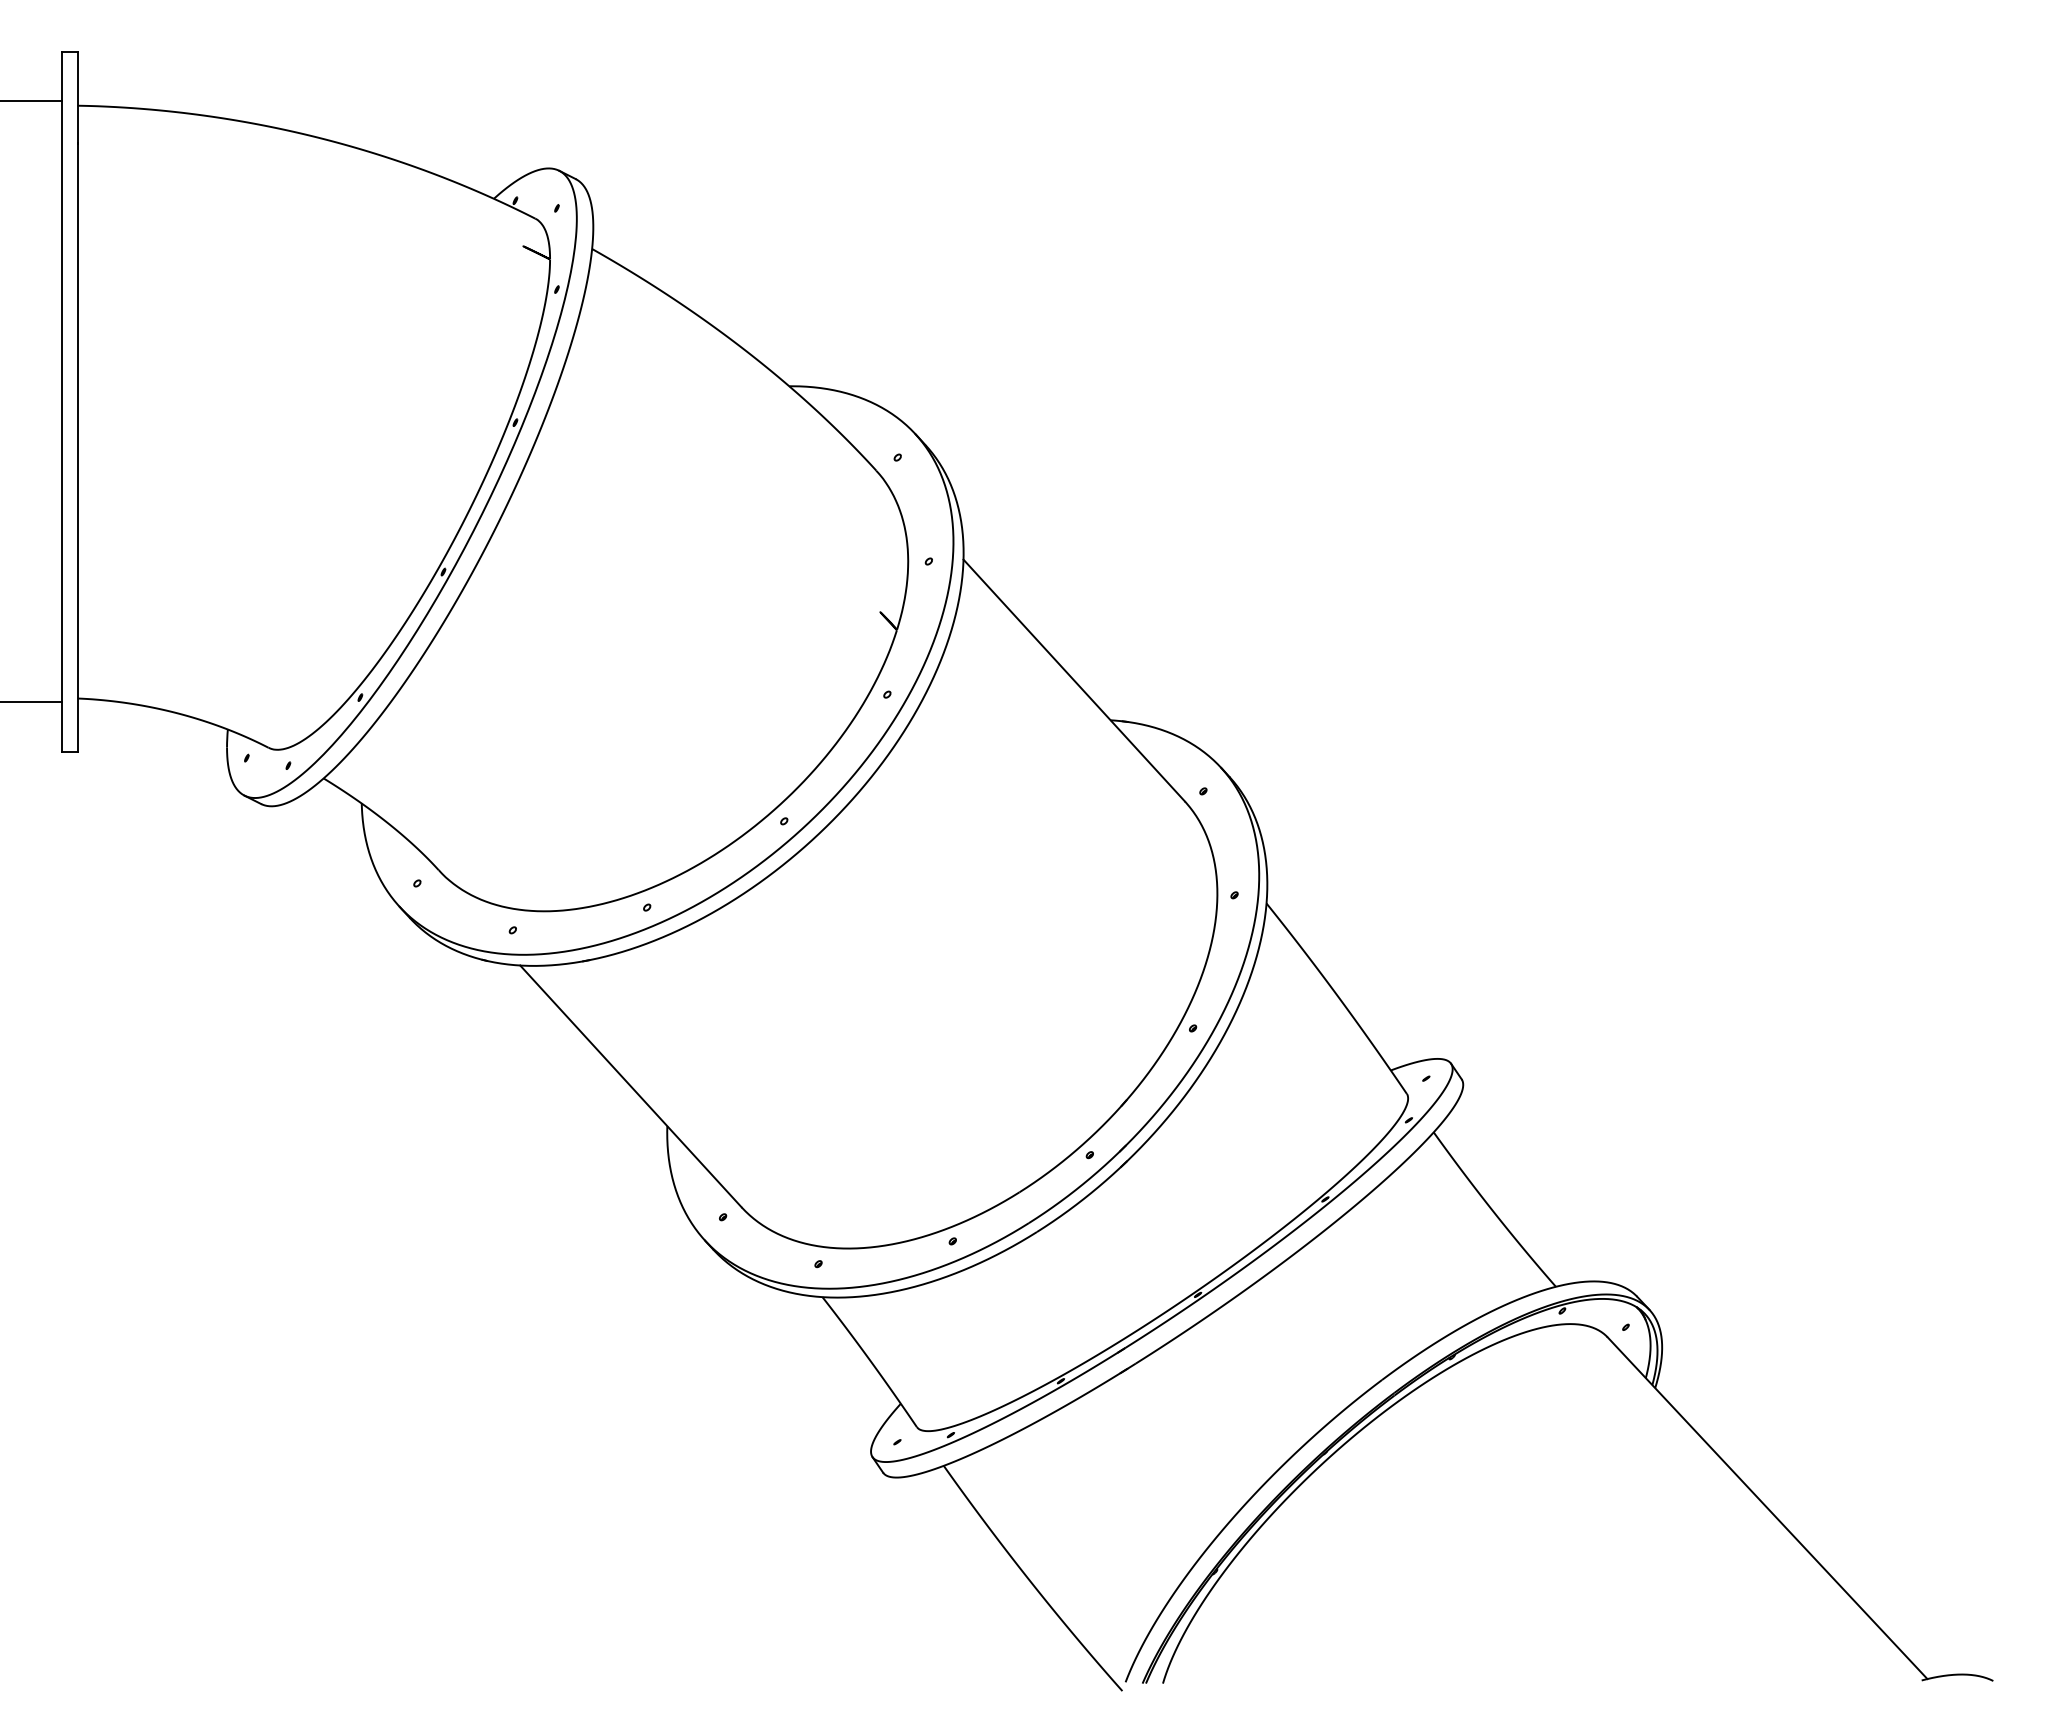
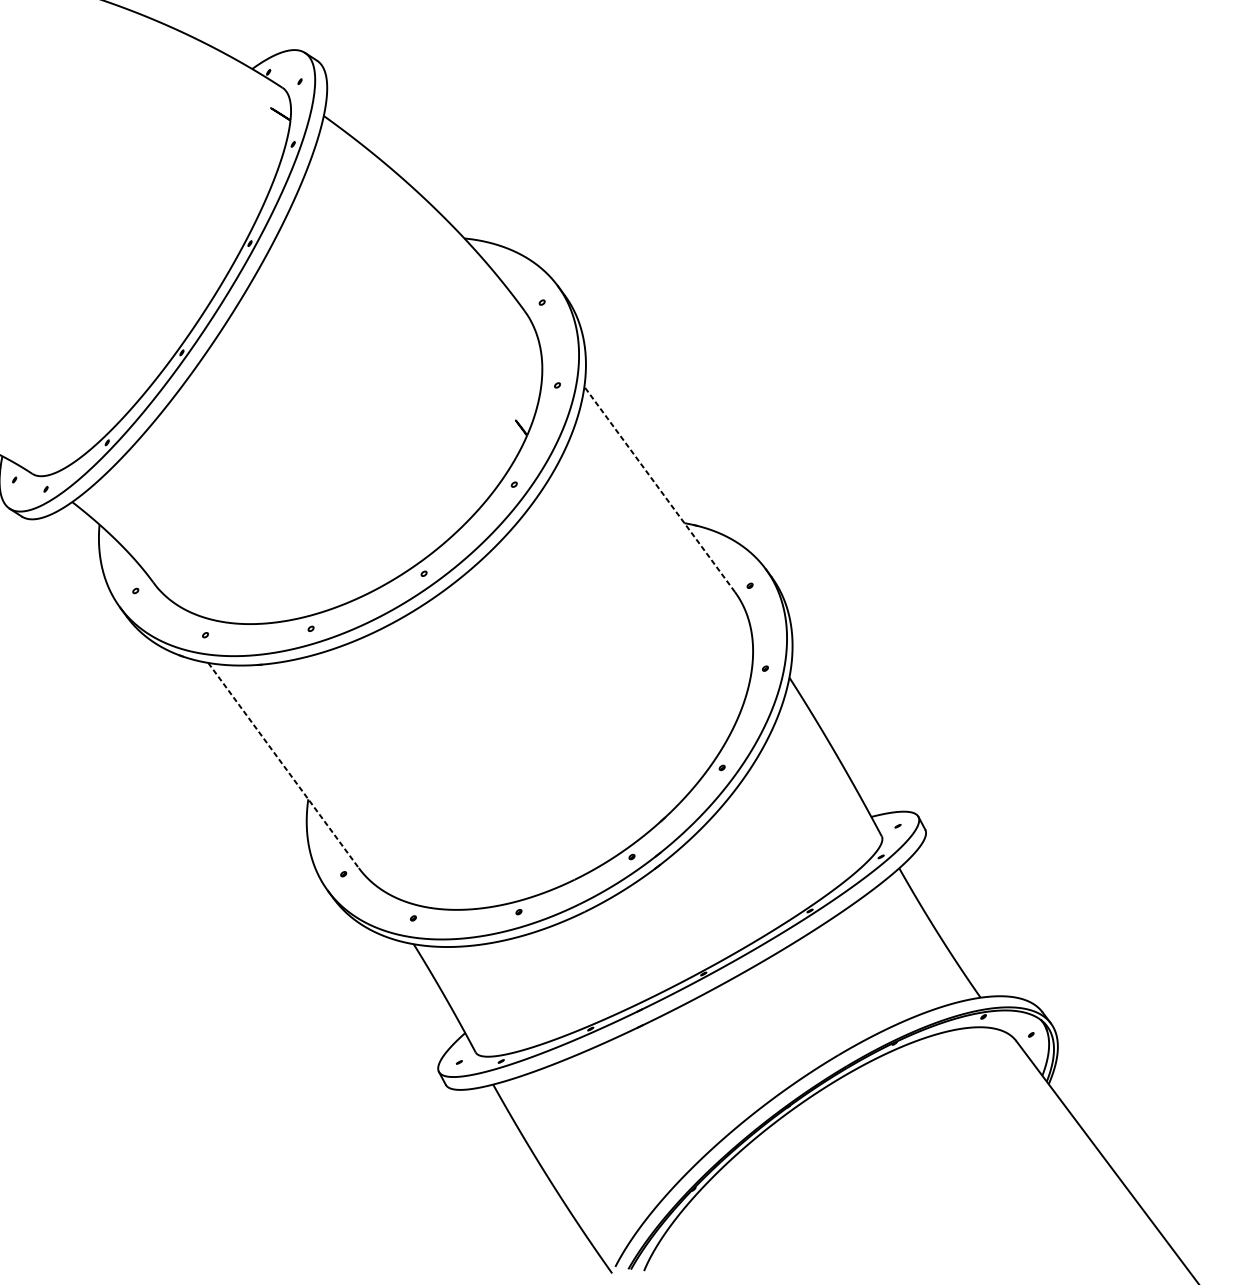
line: (1074, 680) -> (659, 489), solid -> dashed
line: (630, 1086) -> (283, 765), solid -> dashed

